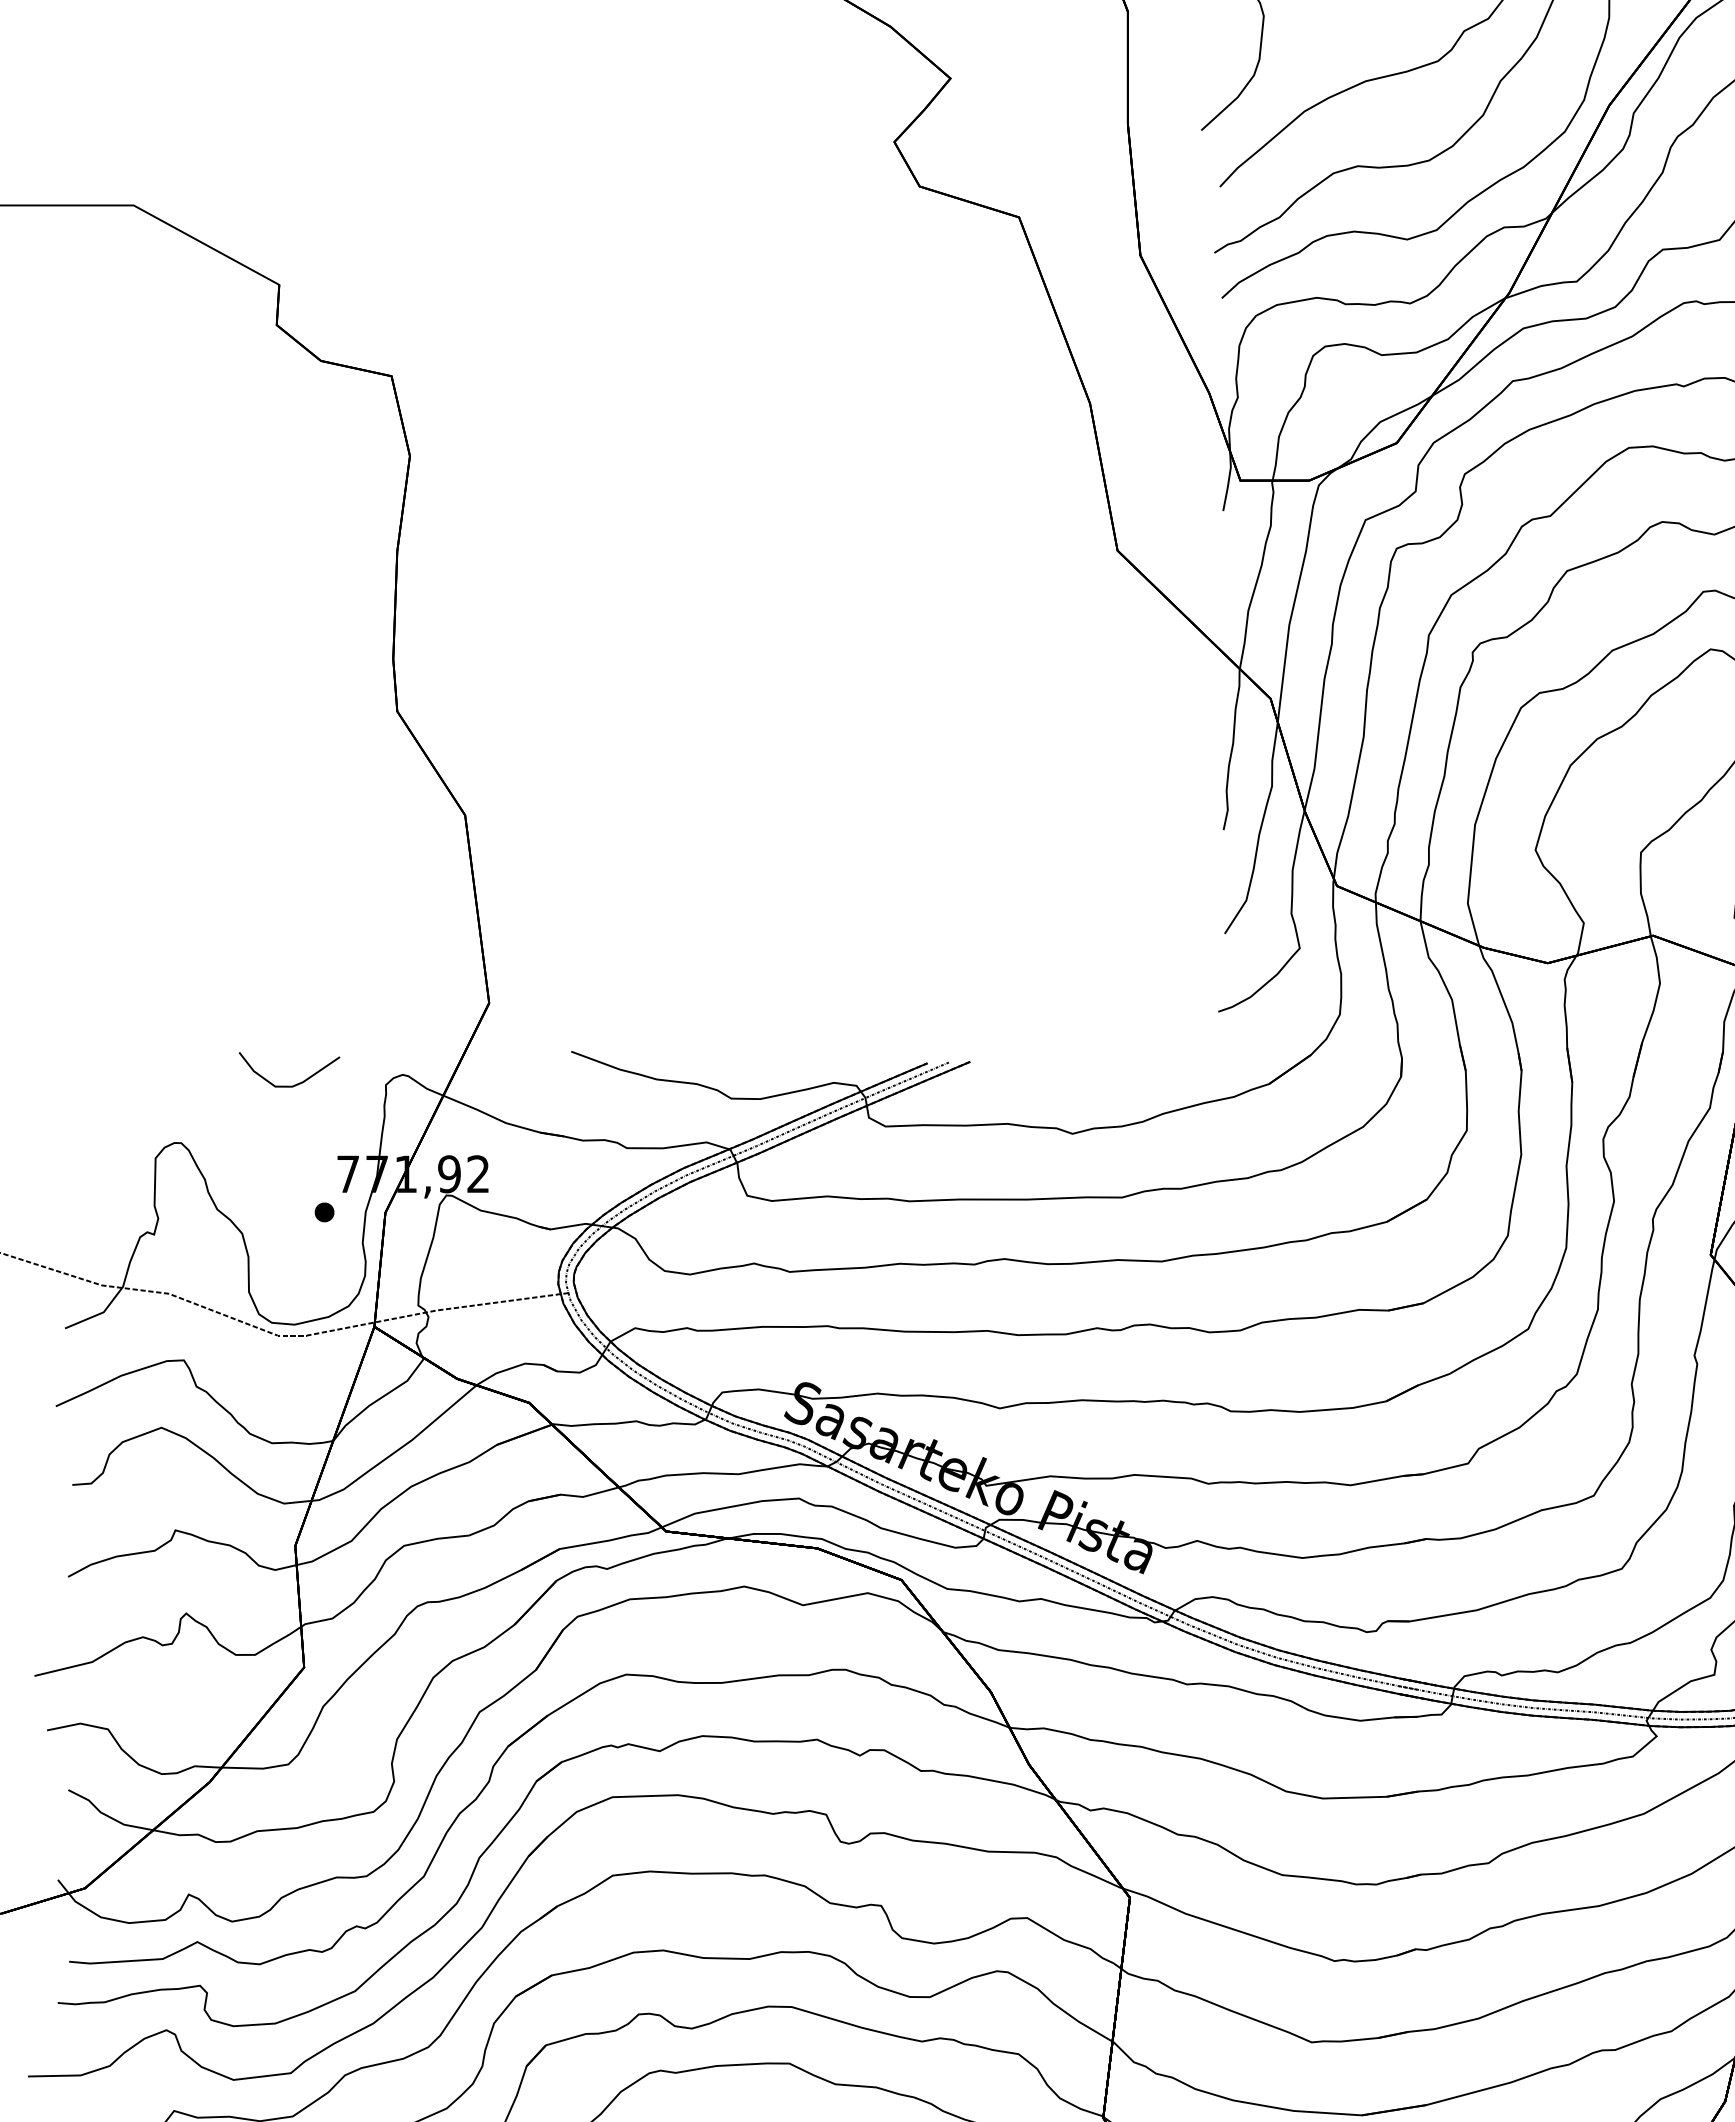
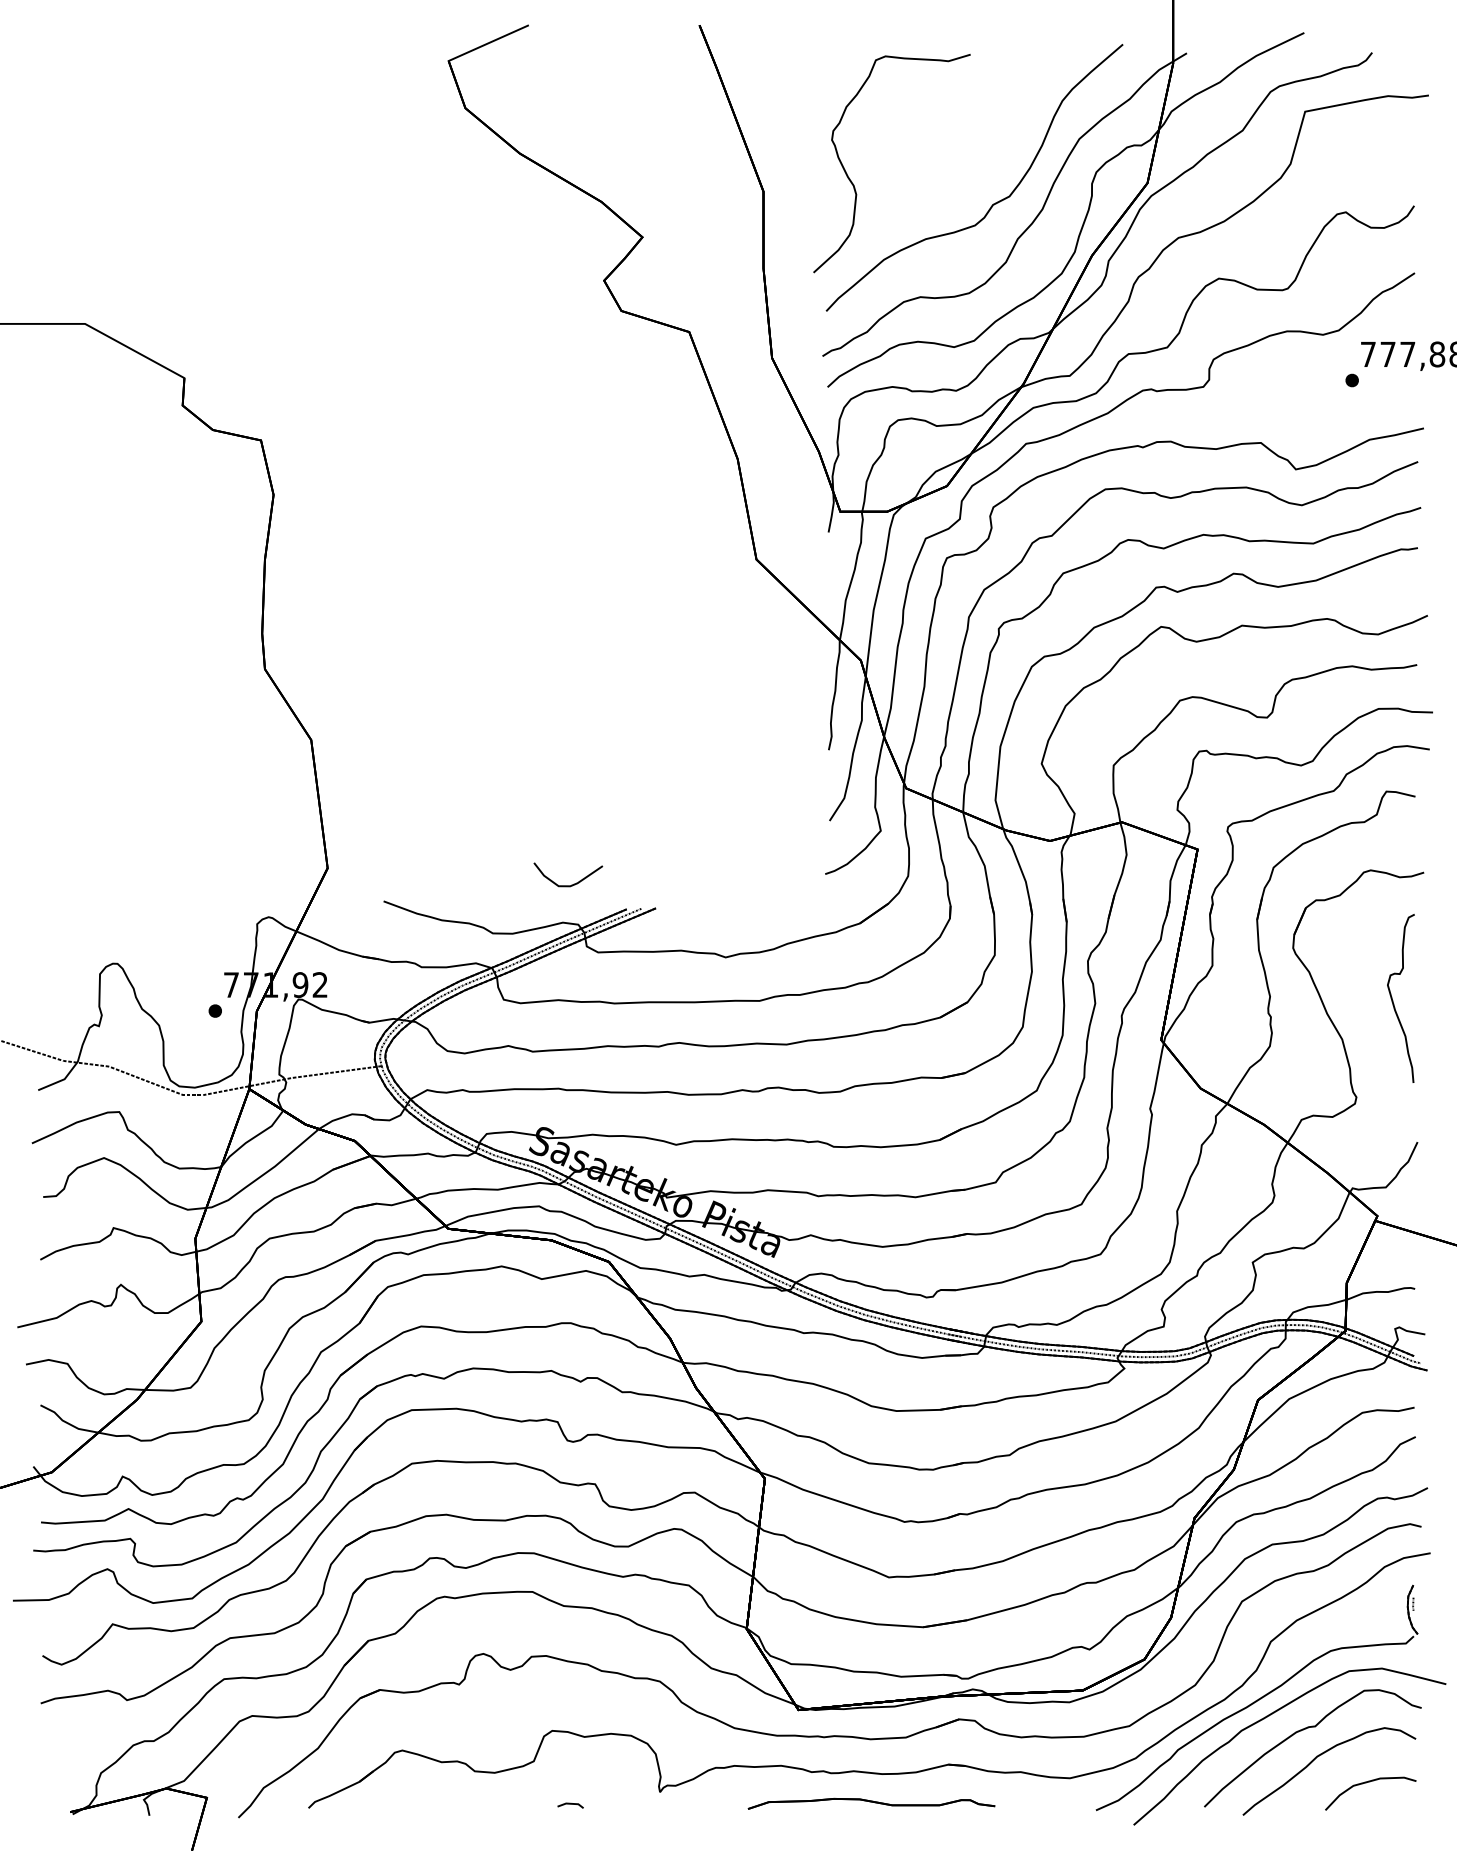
part: (294, 1084) -> (571, 884), moved

